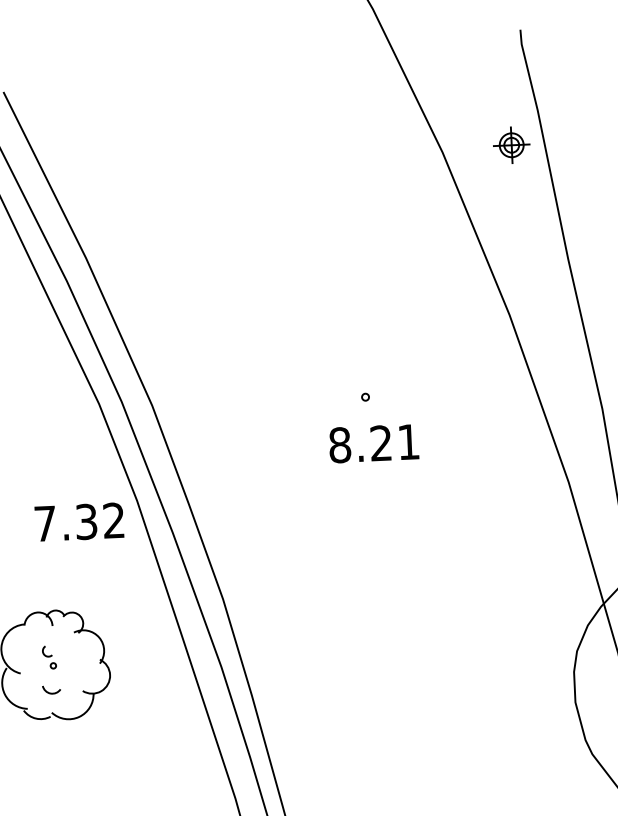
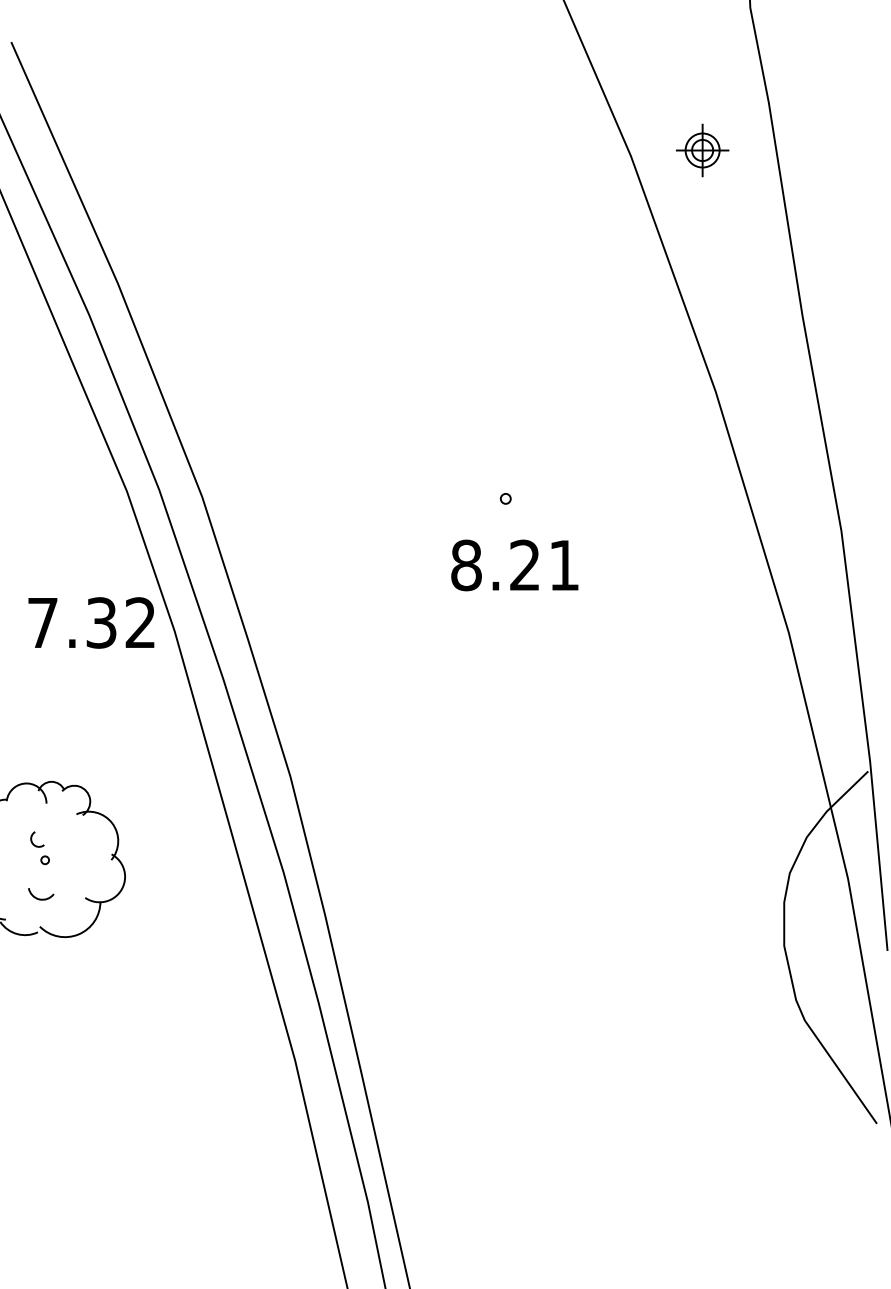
part: (511, 145) -> (702, 150), moved
text: (79, 521) -> (91, 622), moved

